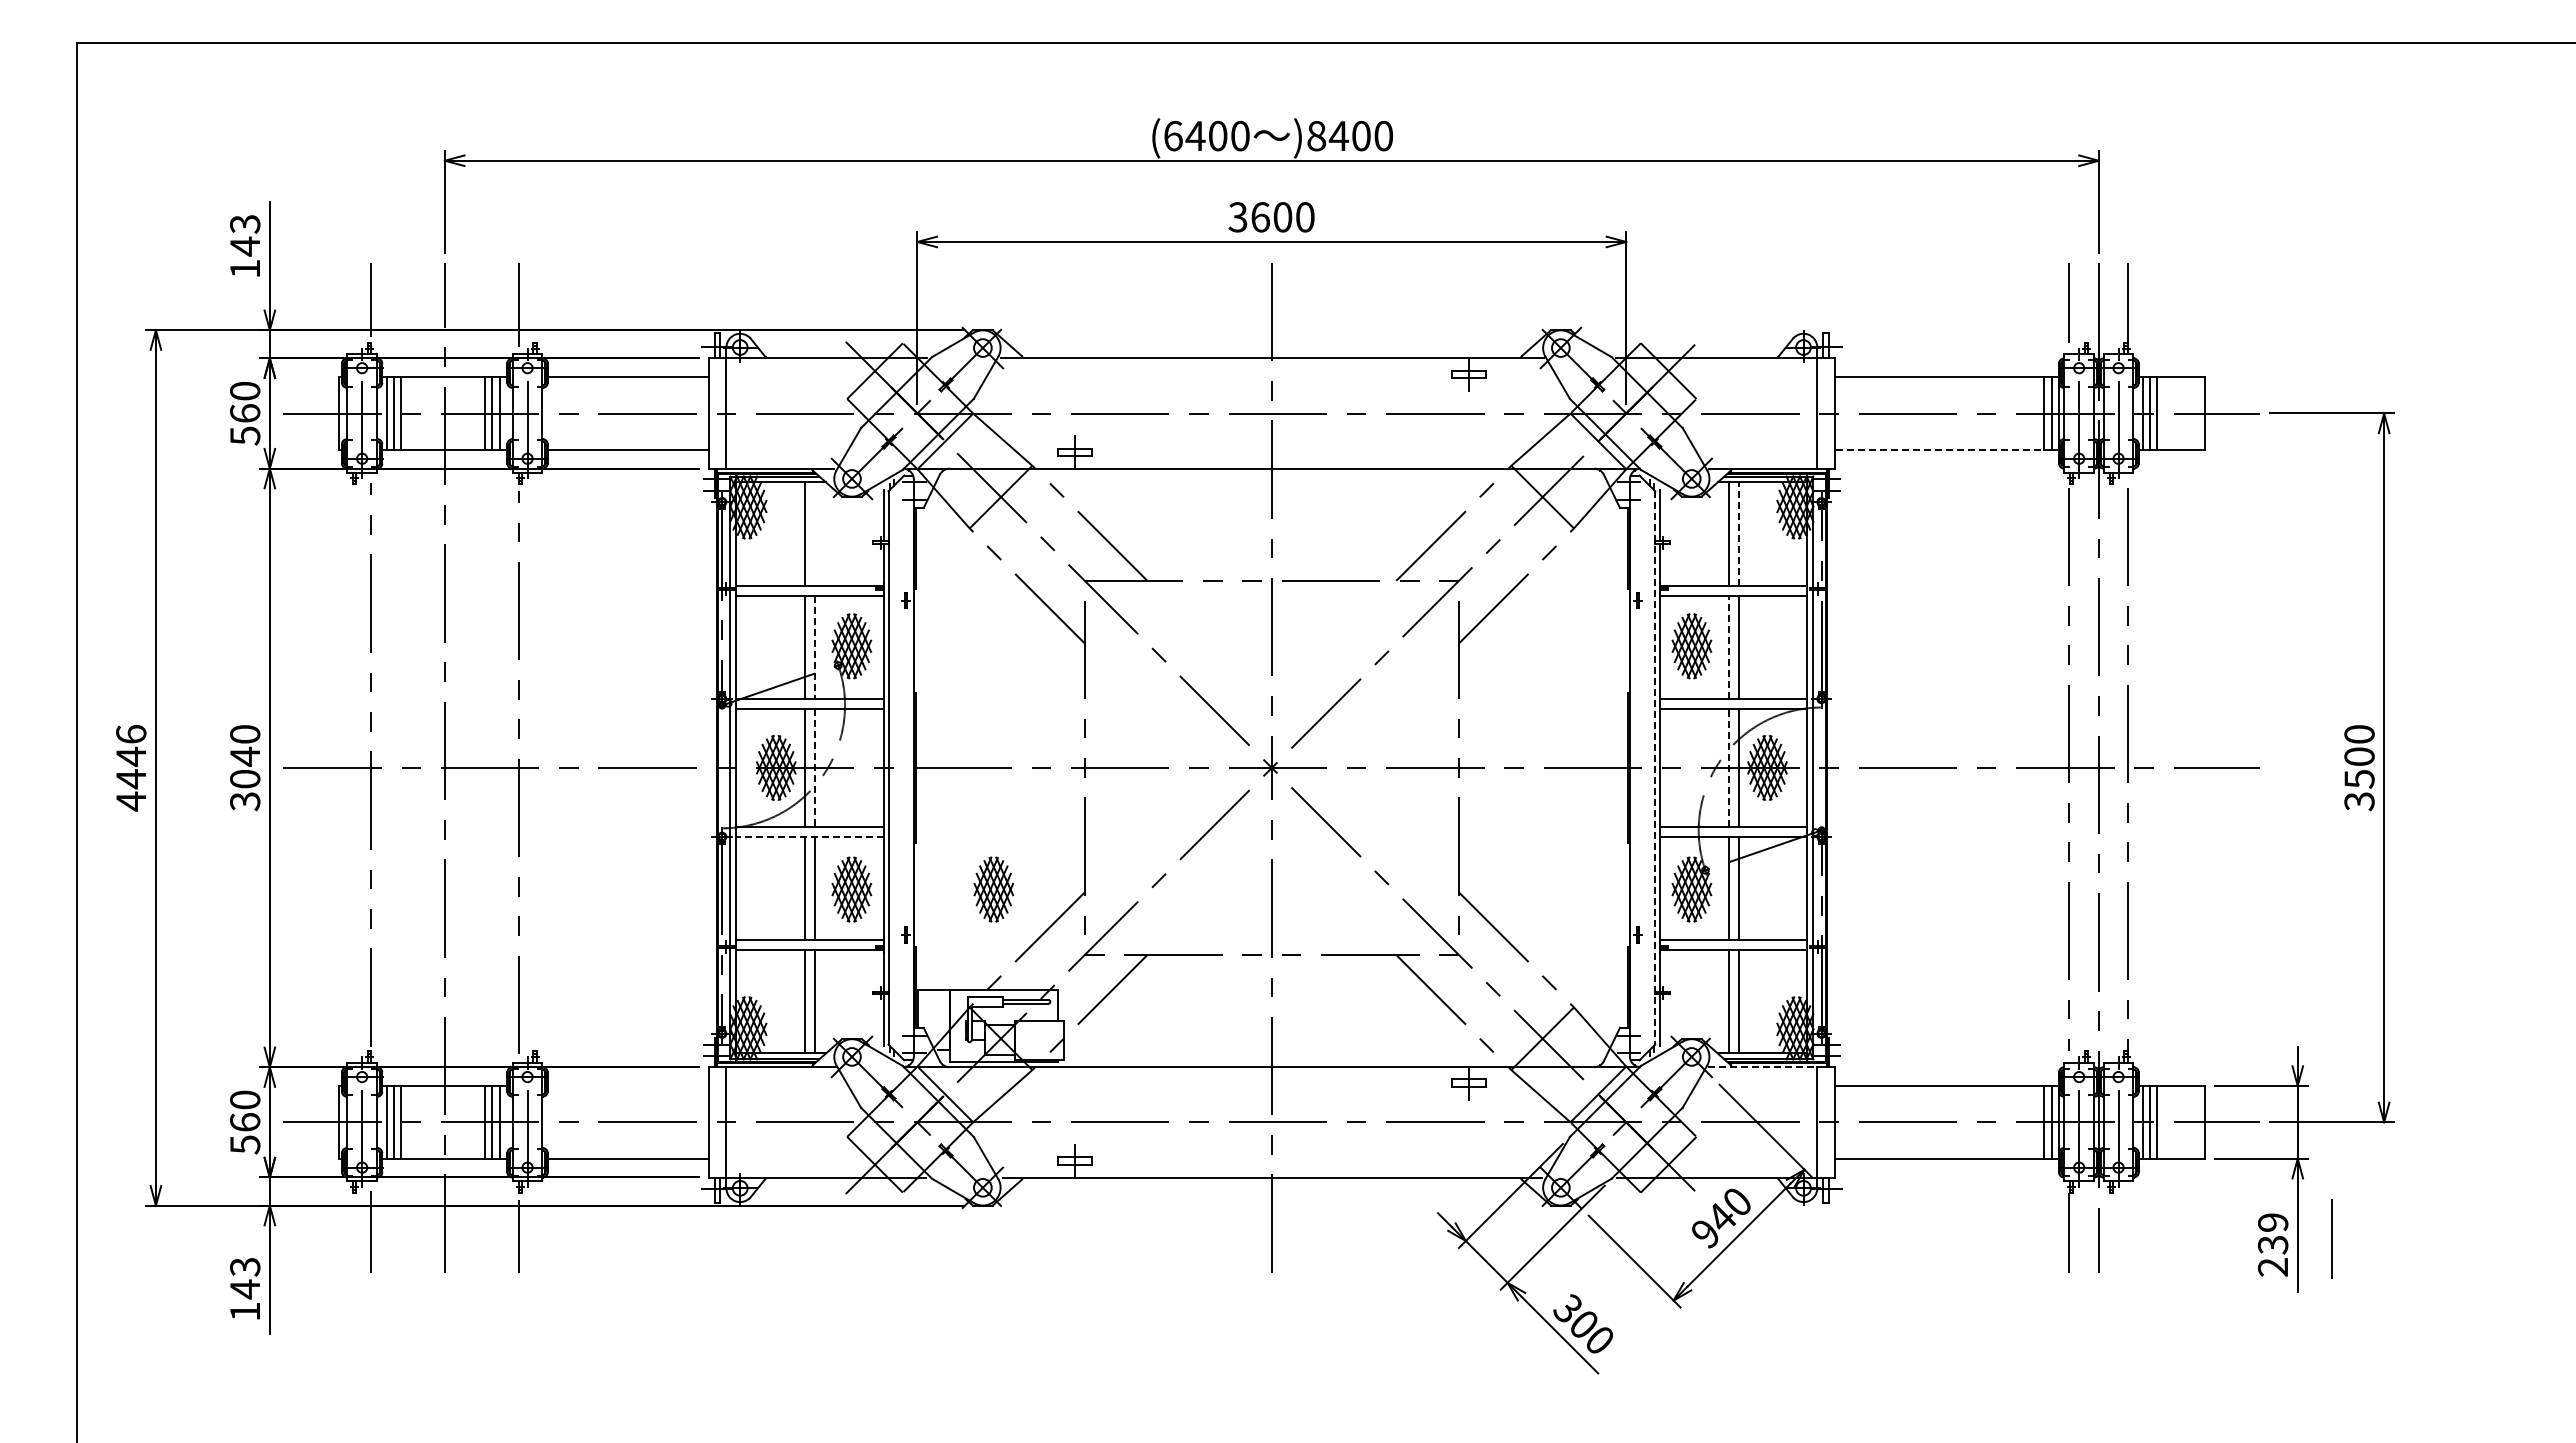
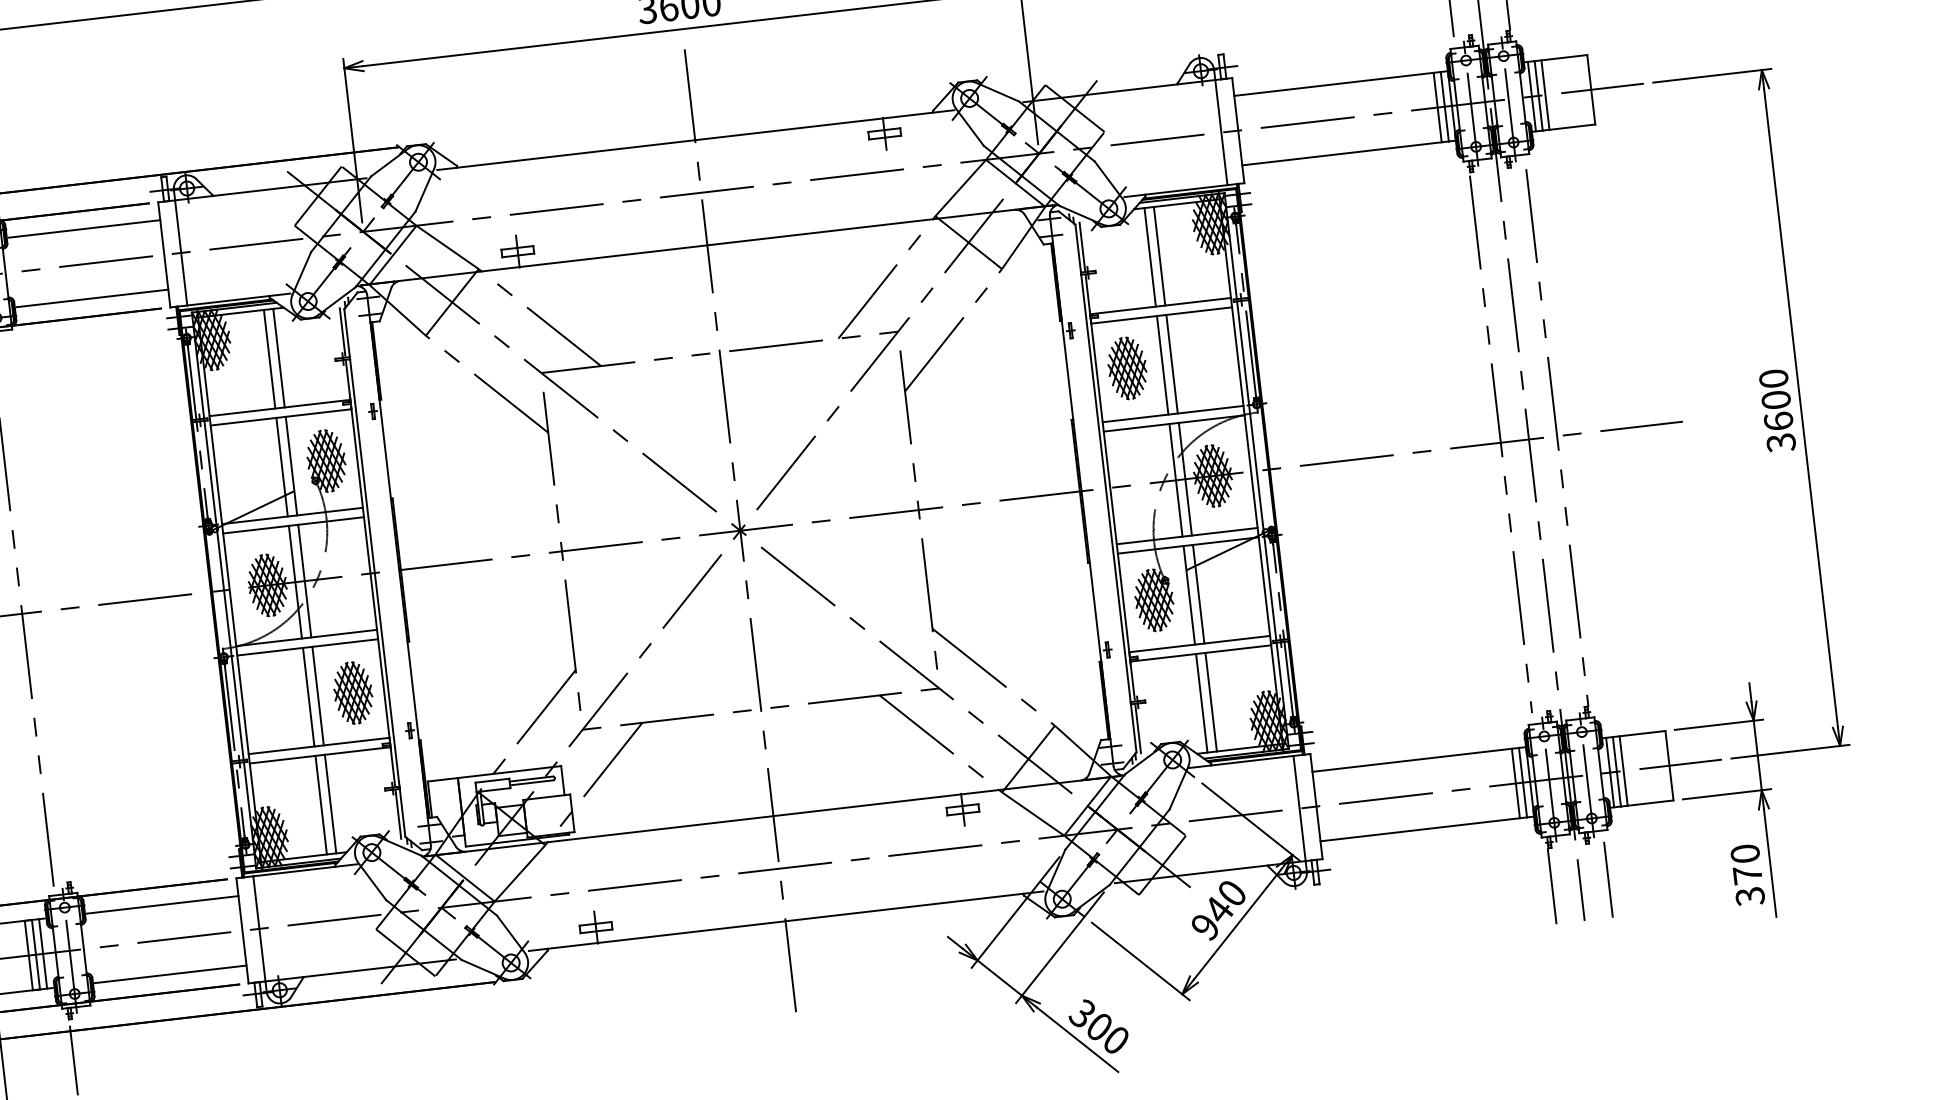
line: (1942, 449) -> (1344, 153), dashed -> solid
line: (815, 533) -> (279, 357), added
line: (1738, 534) -> (1159, 256), dashed -> solid
line: (815, 647) -> (291, 466), dashed -> solid
line: (1728, 647) -> (1162, 365), dashed -> solid
line: (1655, 767) -> (1106, 487), dashed -> solid
line: (1728, 767) -> (1175, 479), dashed -> solid
line: (815, 768) -> (305, 581), dashed -> solid
text: (2359, 778) -> (1778, 420), 3500 -> 3600
line: (810, 836) -> (308, 647), dashed -> solid
part: (993, 889) -> (488, 677), removed
line: (1762, 1067) -> (1241, 762), dashed -> solid
line: (628, 1085) -> (161, 904), added
line: (2331, 1238) -> (1607, 879), moved
text: (2272, 1245) -> (1747, 875), 239 -> 370

